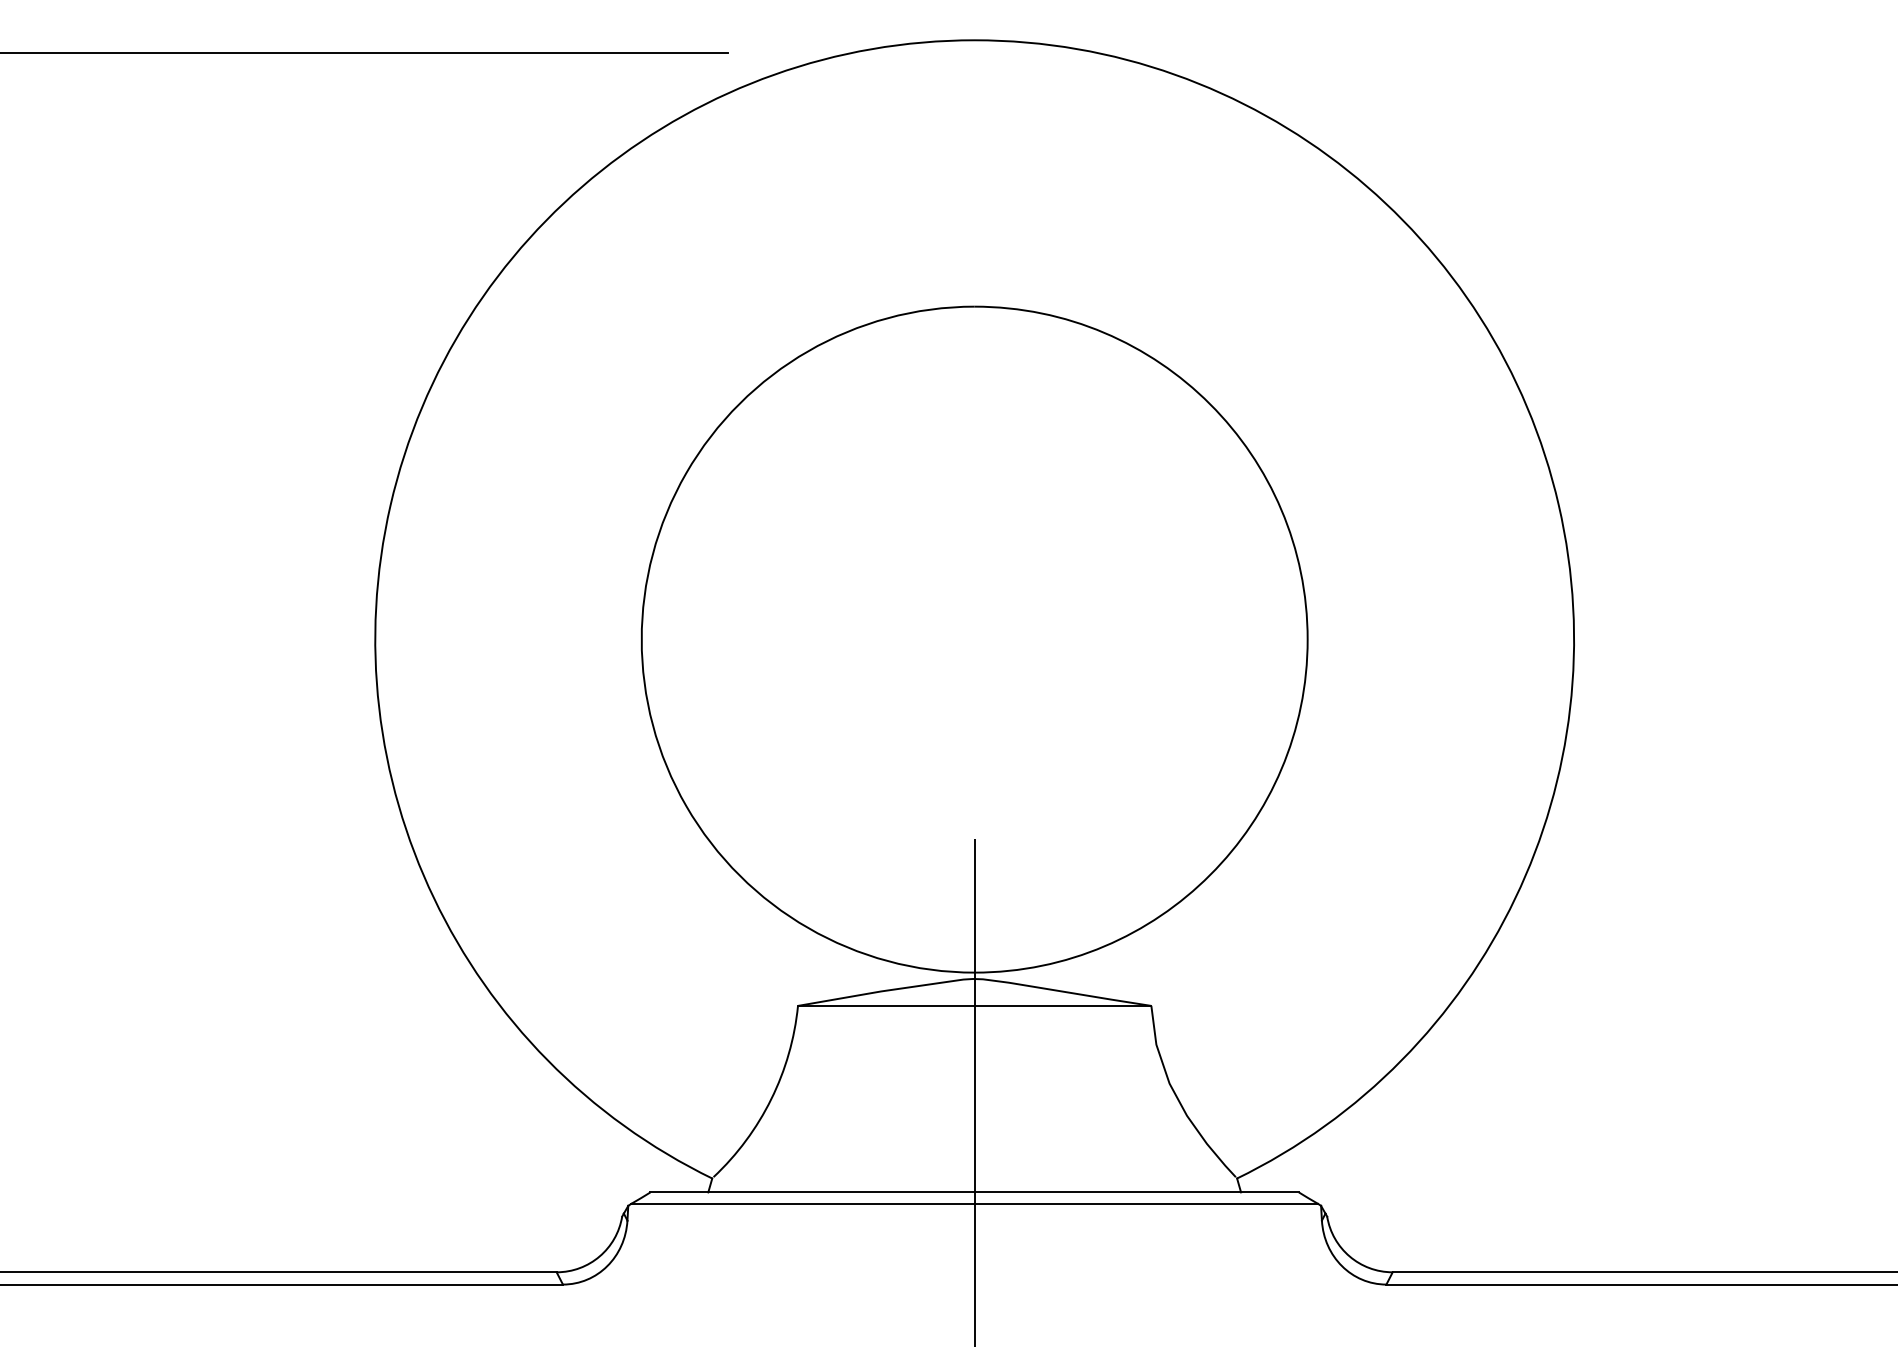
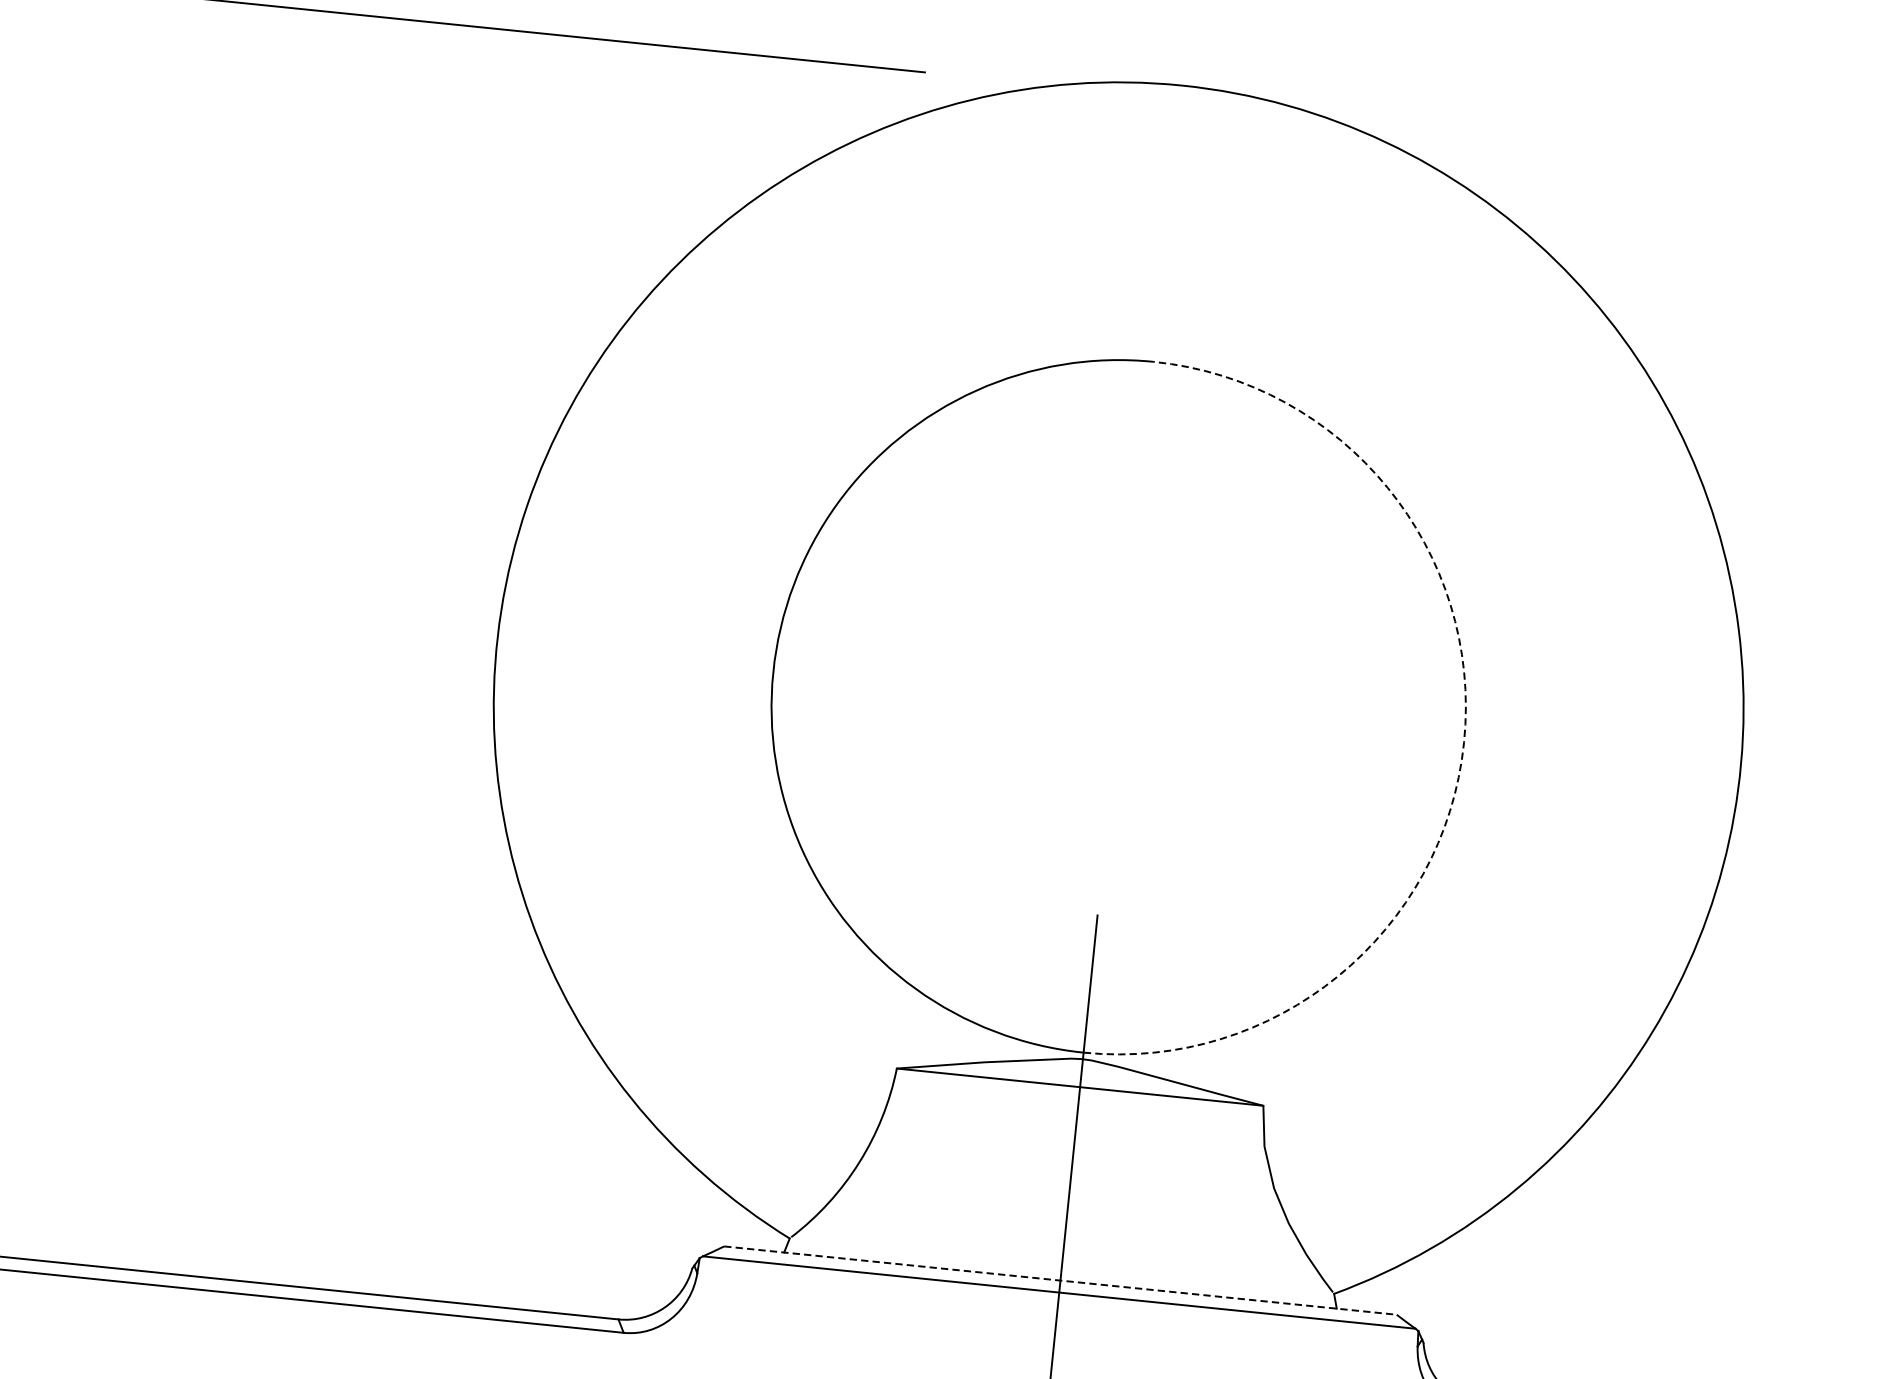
arc: (1307, 639) -> (1463, 742), solid -> dashed
line: (975, 1192) -> (1061, 1280), solid -> dashed

